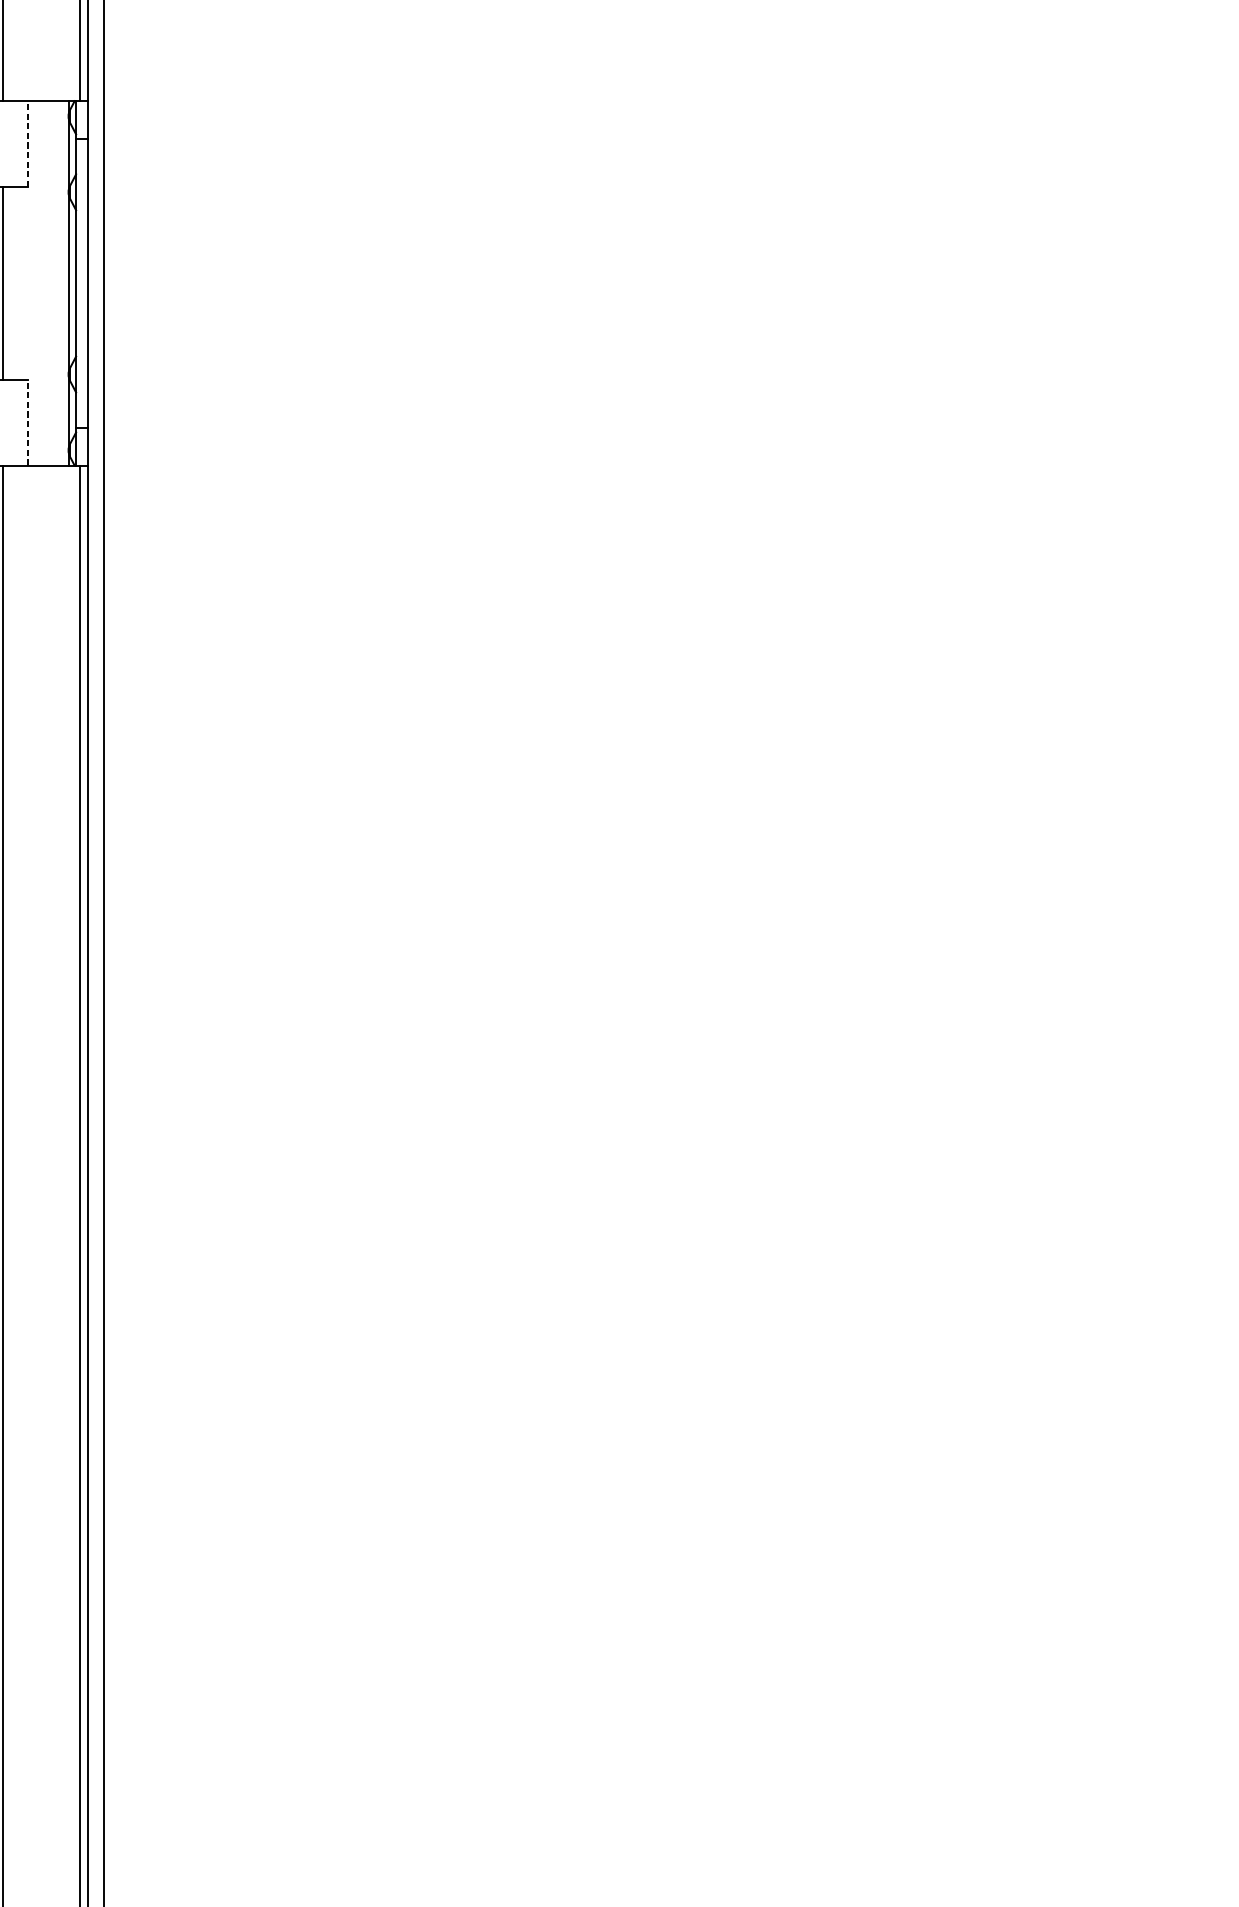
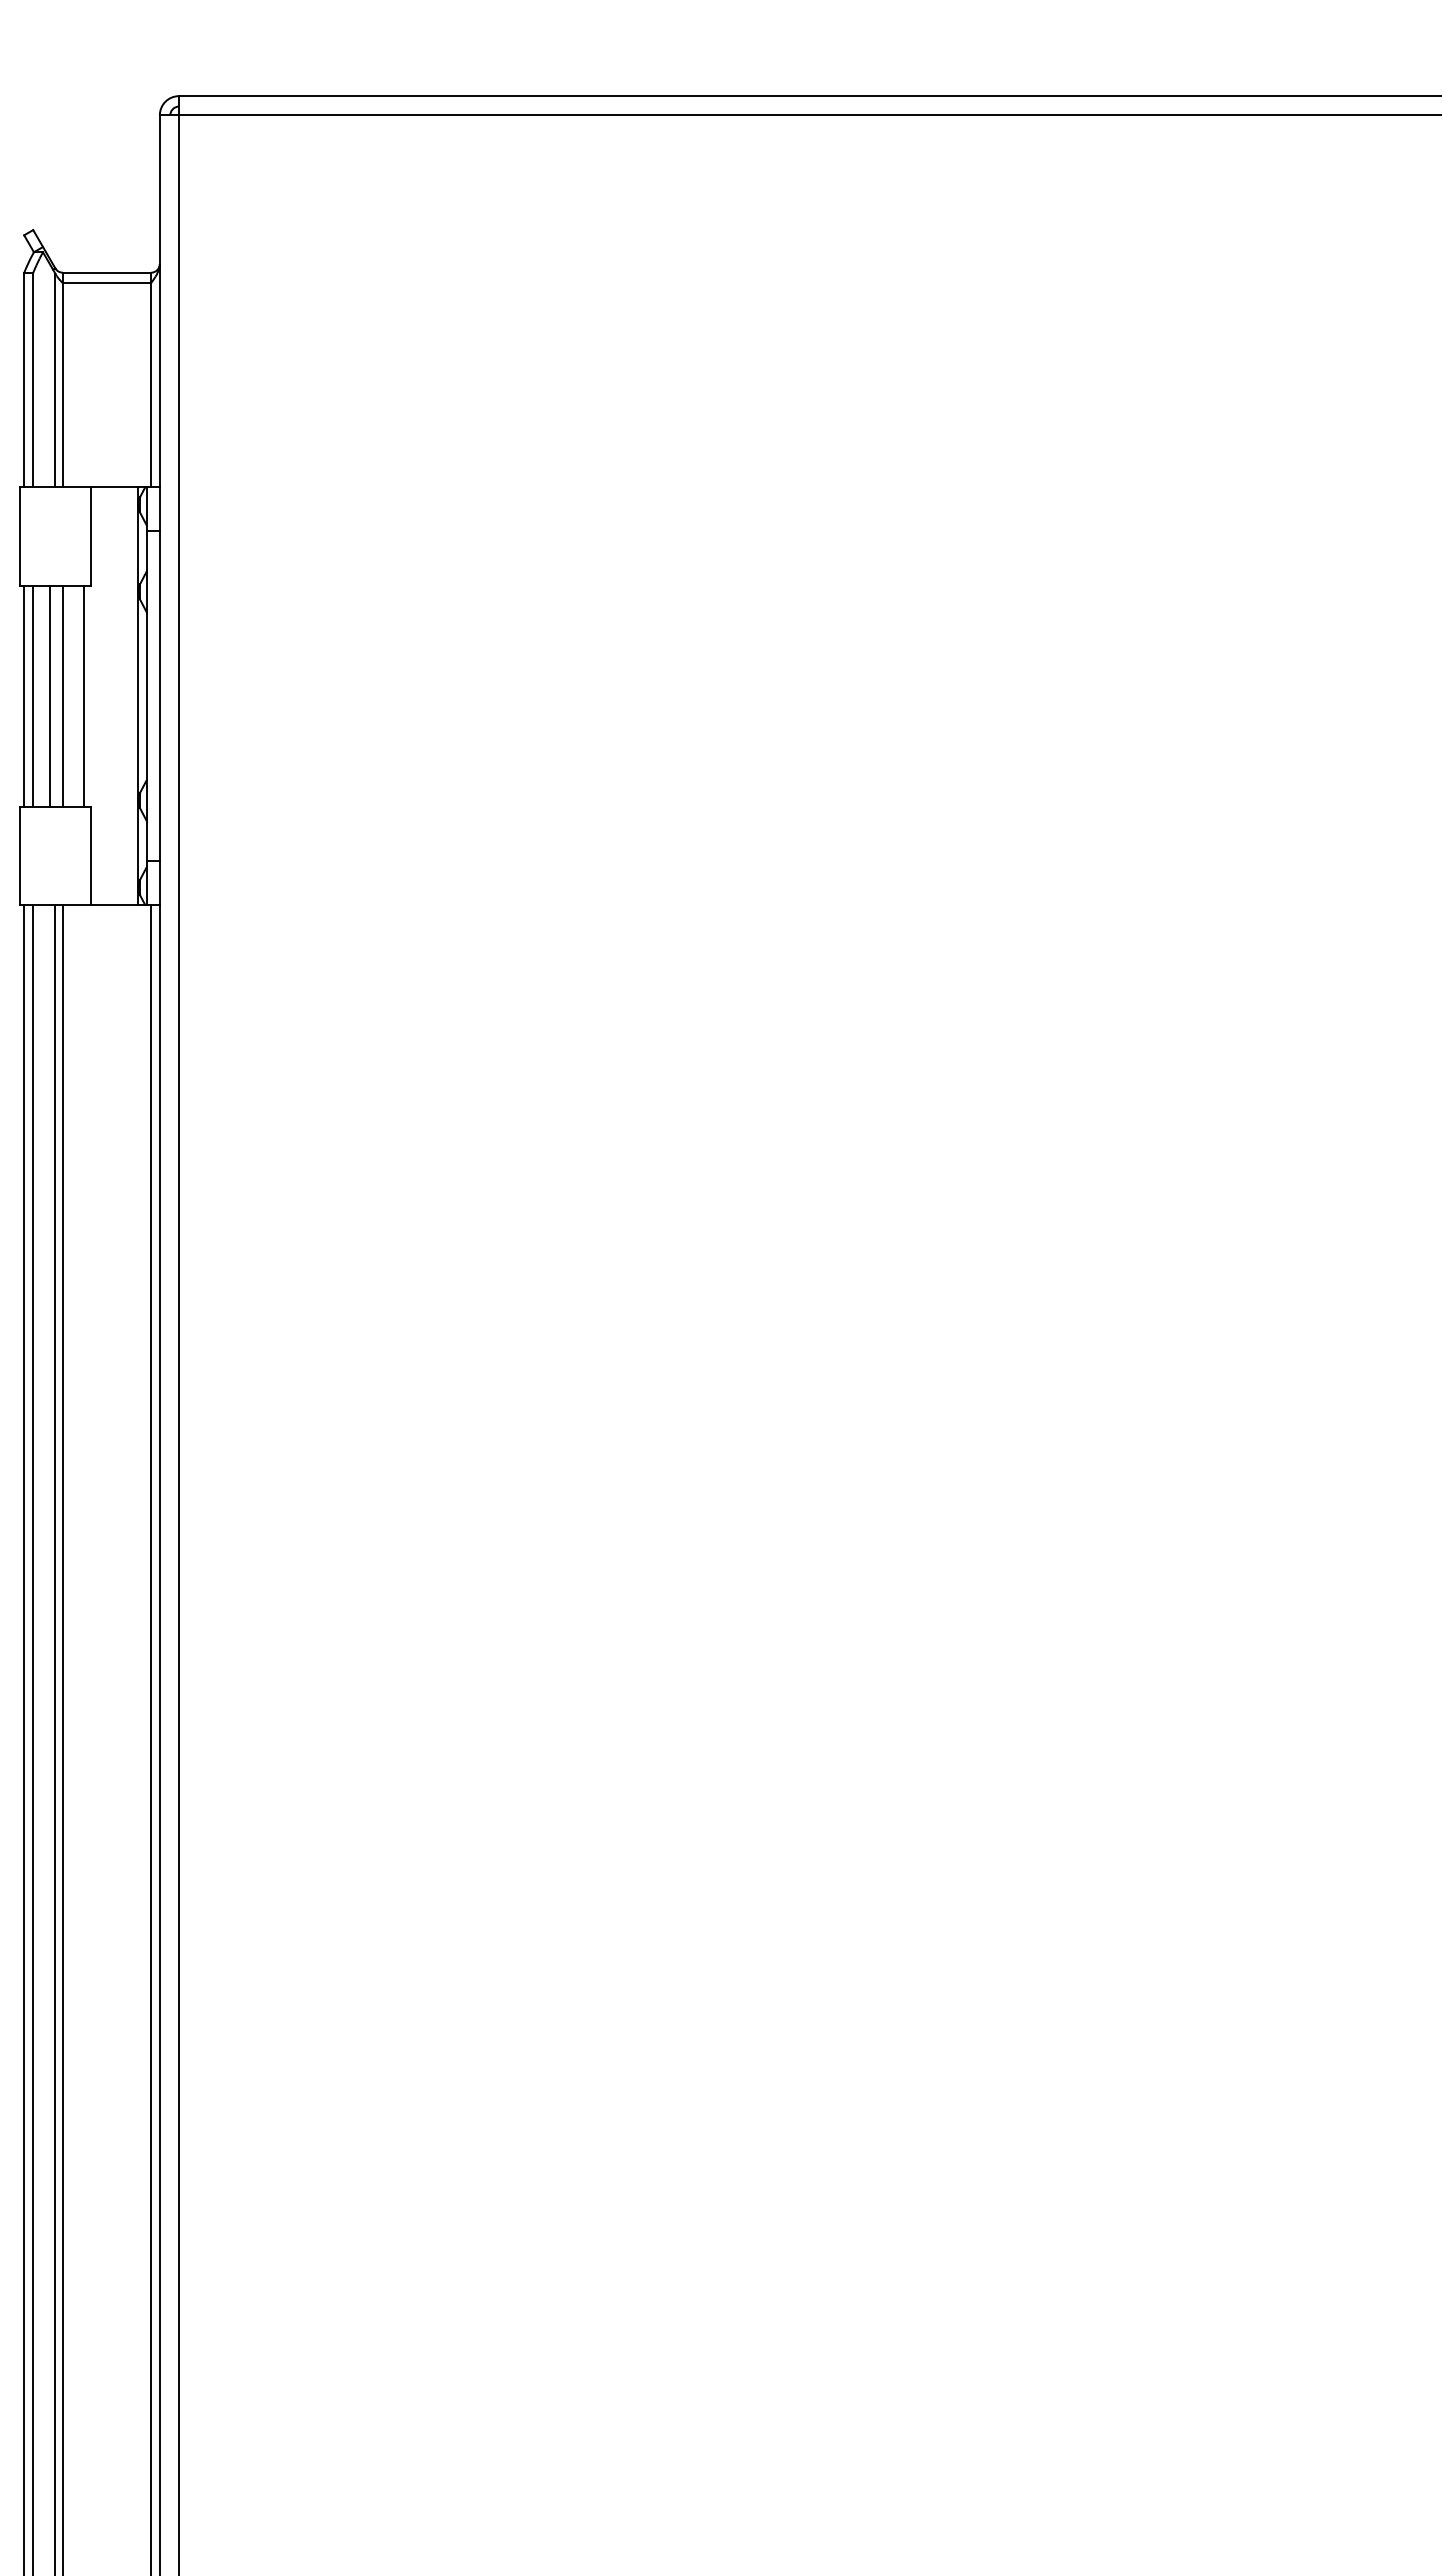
line: (27, 143) -> (91, 536), dashed -> solid
line: (21, 282) -> (84, 695), added
line: (27, 422) -> (91, 855), dashed -> solid

